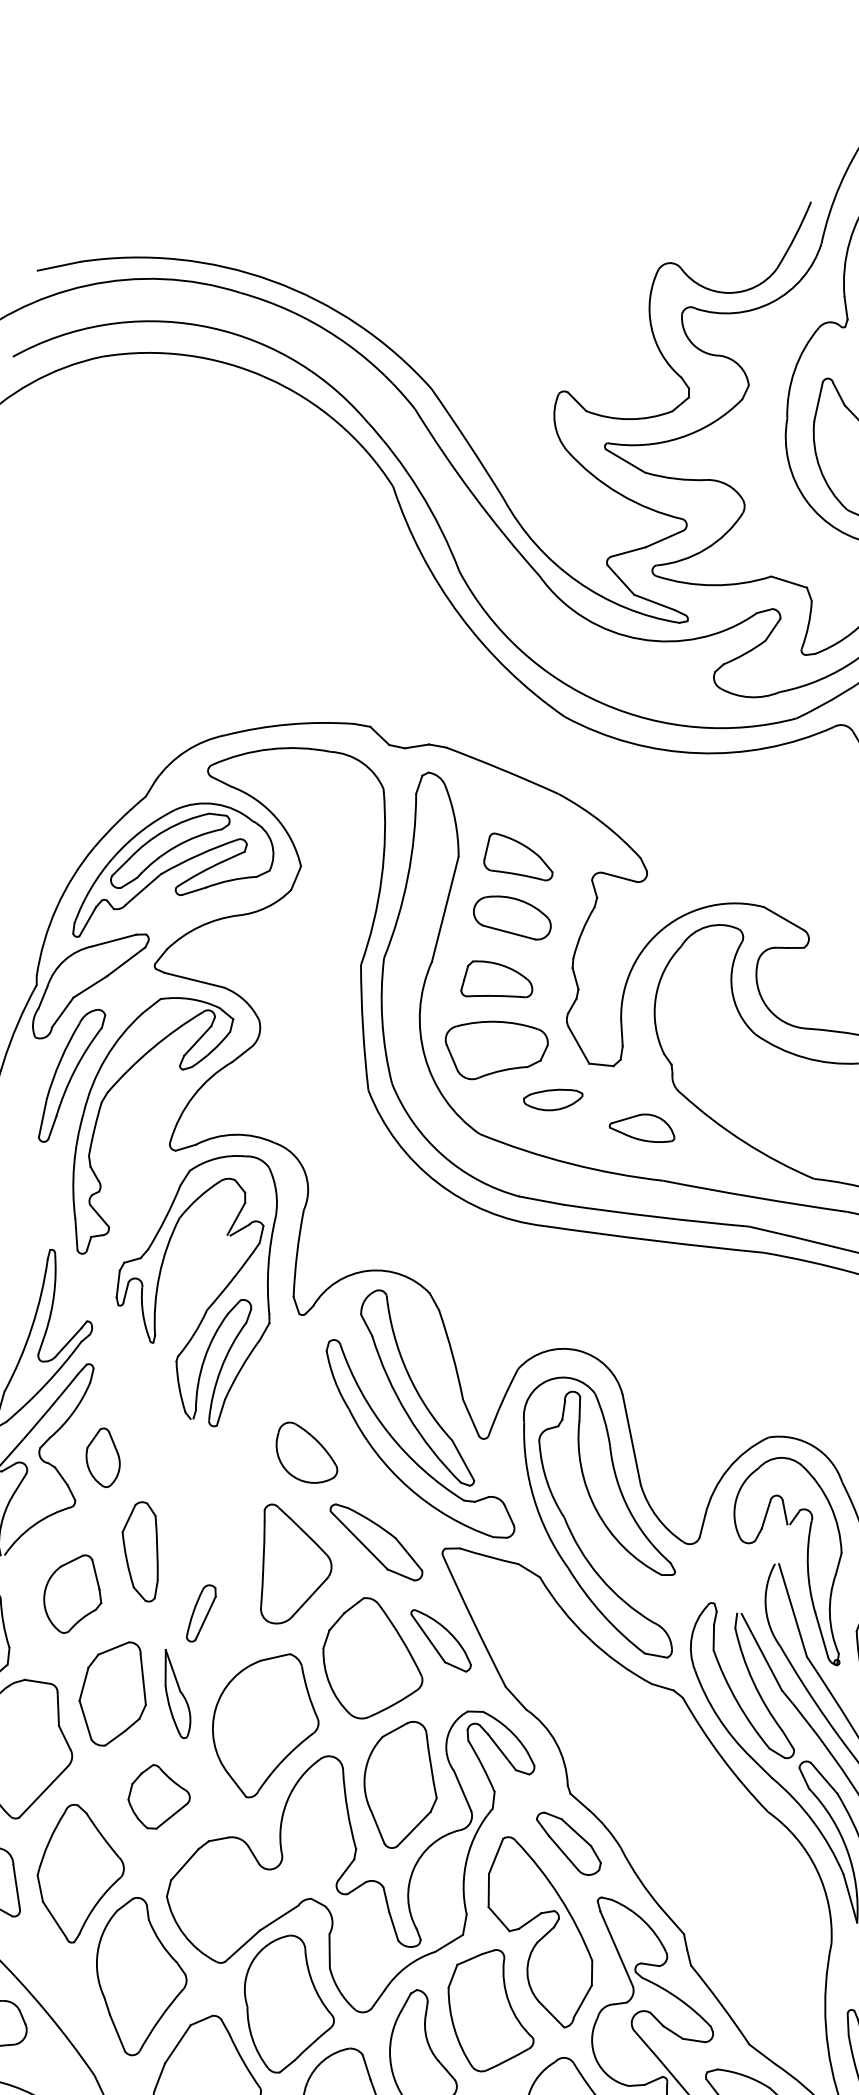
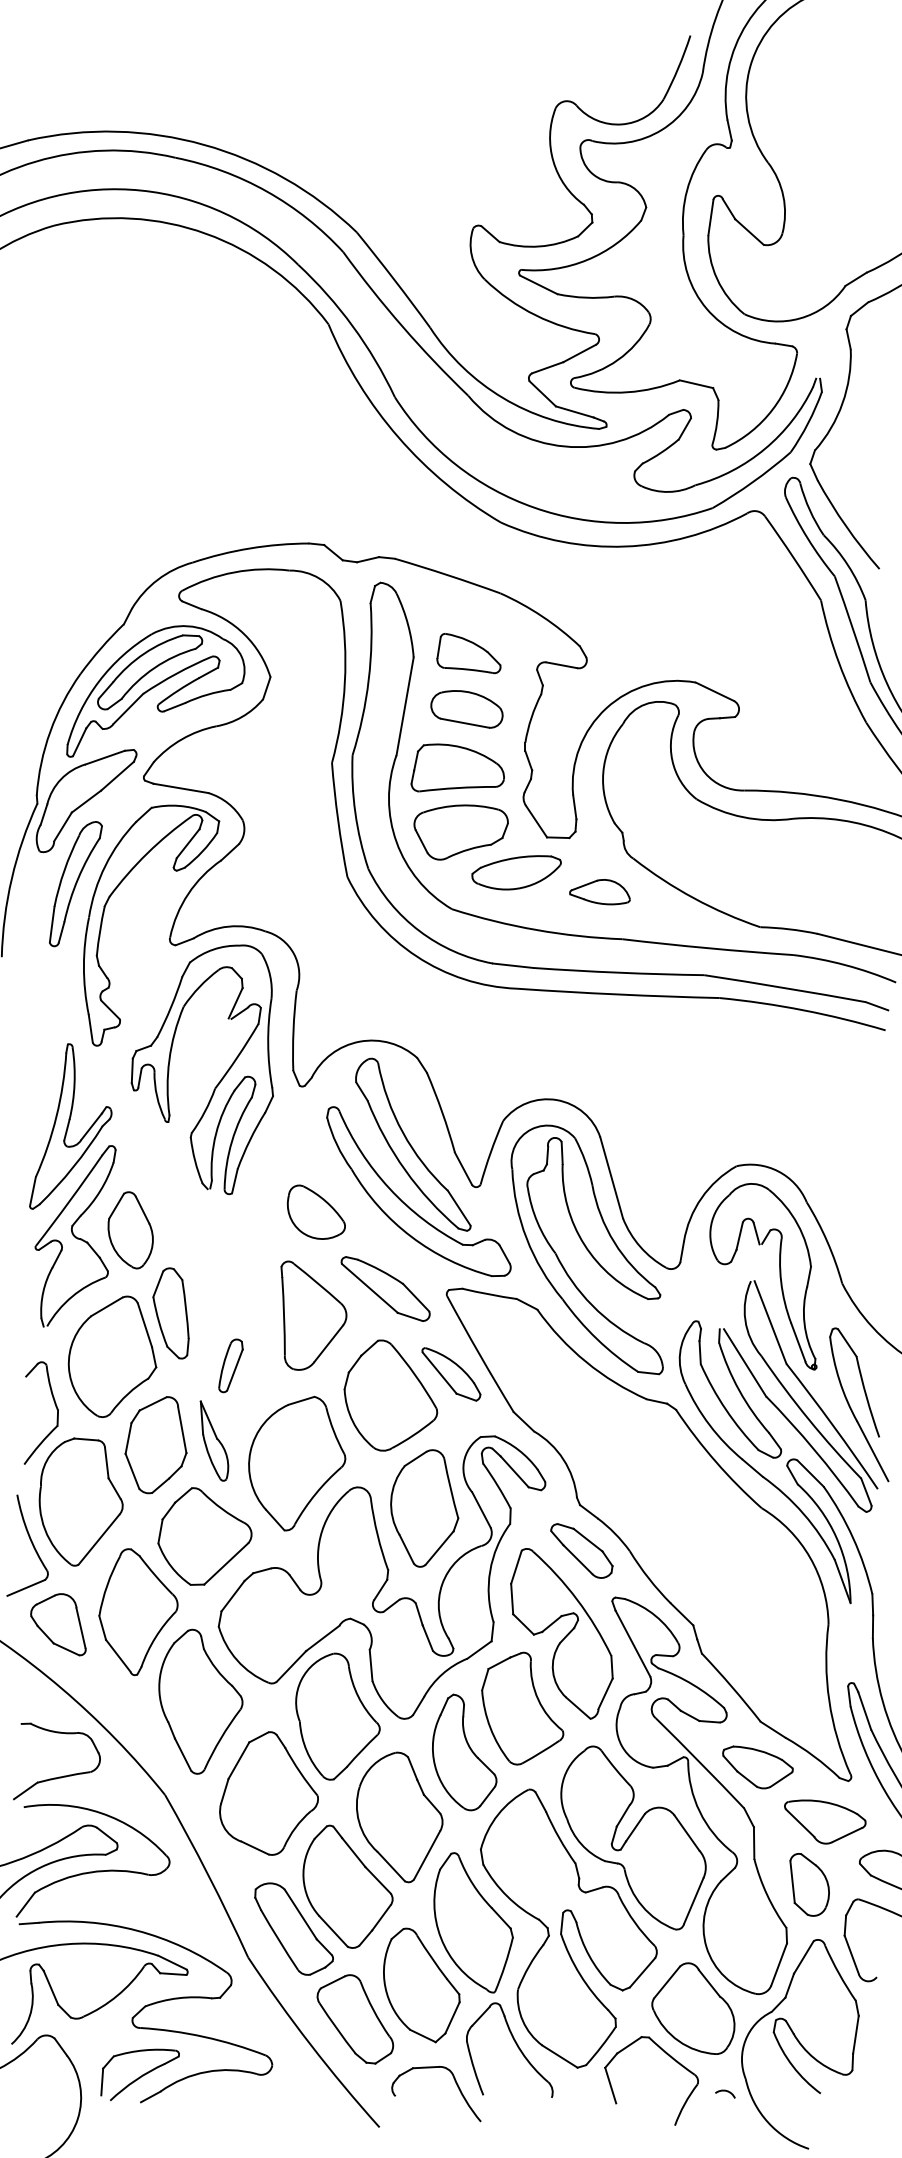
part: (497, 980) -> (457, 767), size x1.43
part: (553, 1099) -> (516, 872), size x1.67
part: (103, 1457) -> (130, 1230), size x1.43
part: (73, 1593) -> (112, 1356), size x1.67
part: (158, 1797) -> (204, 1536), size x1.67

